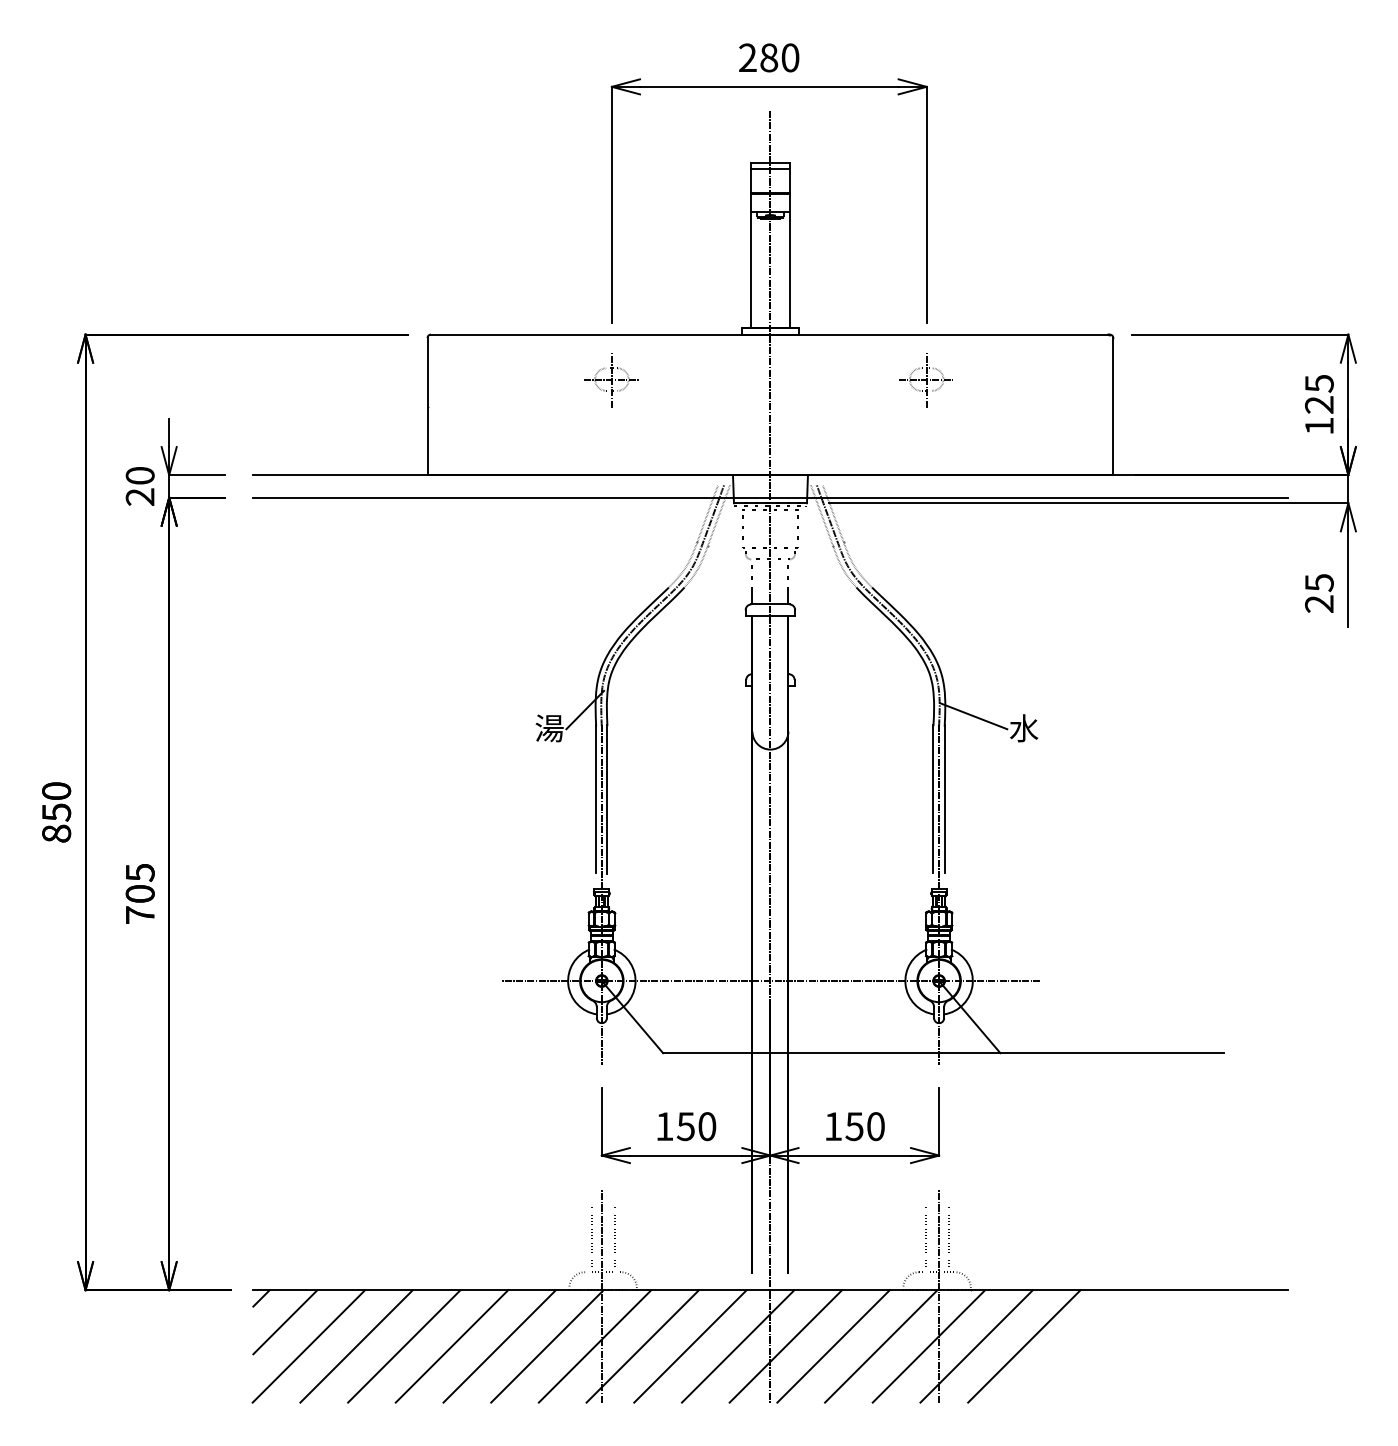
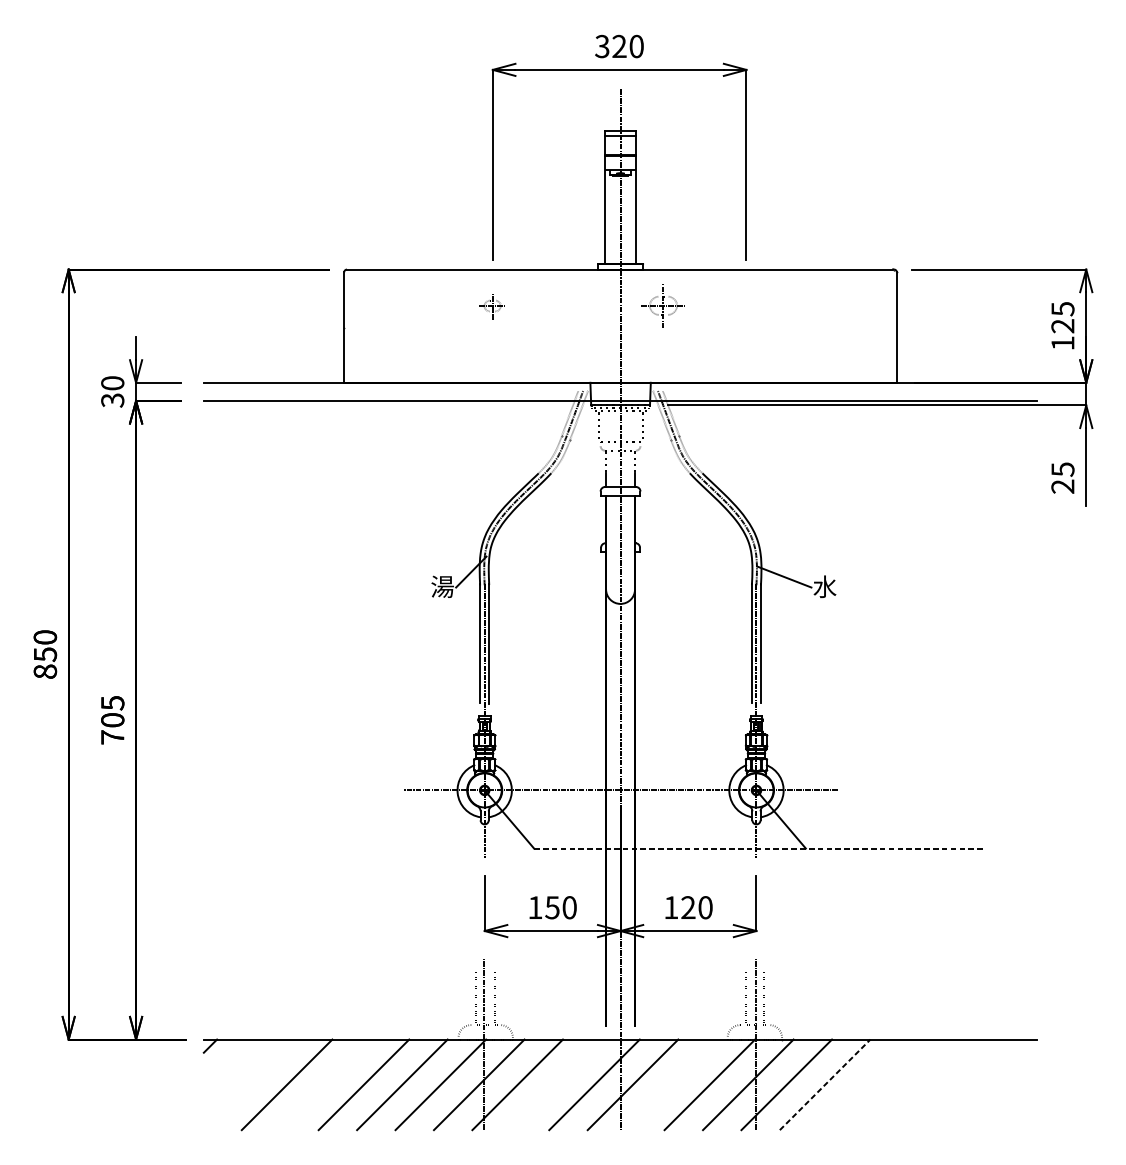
text: (758, 57) -> (610, 46), 280 -> 320
part: (611, 380) -> (492, 306), size x0.6
part: (925, 380) -> (662, 306), moved
text: (140, 497) -> (112, 400), 20 -> 30
line: (944, 1053) -> (760, 848), solid -> dashed
text: (854, 1126) -> (688, 907), 150 -> 120
line: (285, 1322) -> (229, 1065), removed
line: (308, 1346) -> (248, 1084), removed
line: (404, 1346) -> (325, 1084), removed
line: (690, 1346) -> (556, 1084), removed
line: (833, 1346) -> (671, 1084), removed
line: (1024, 1346) -> (825, 1084), solid -> dashed

